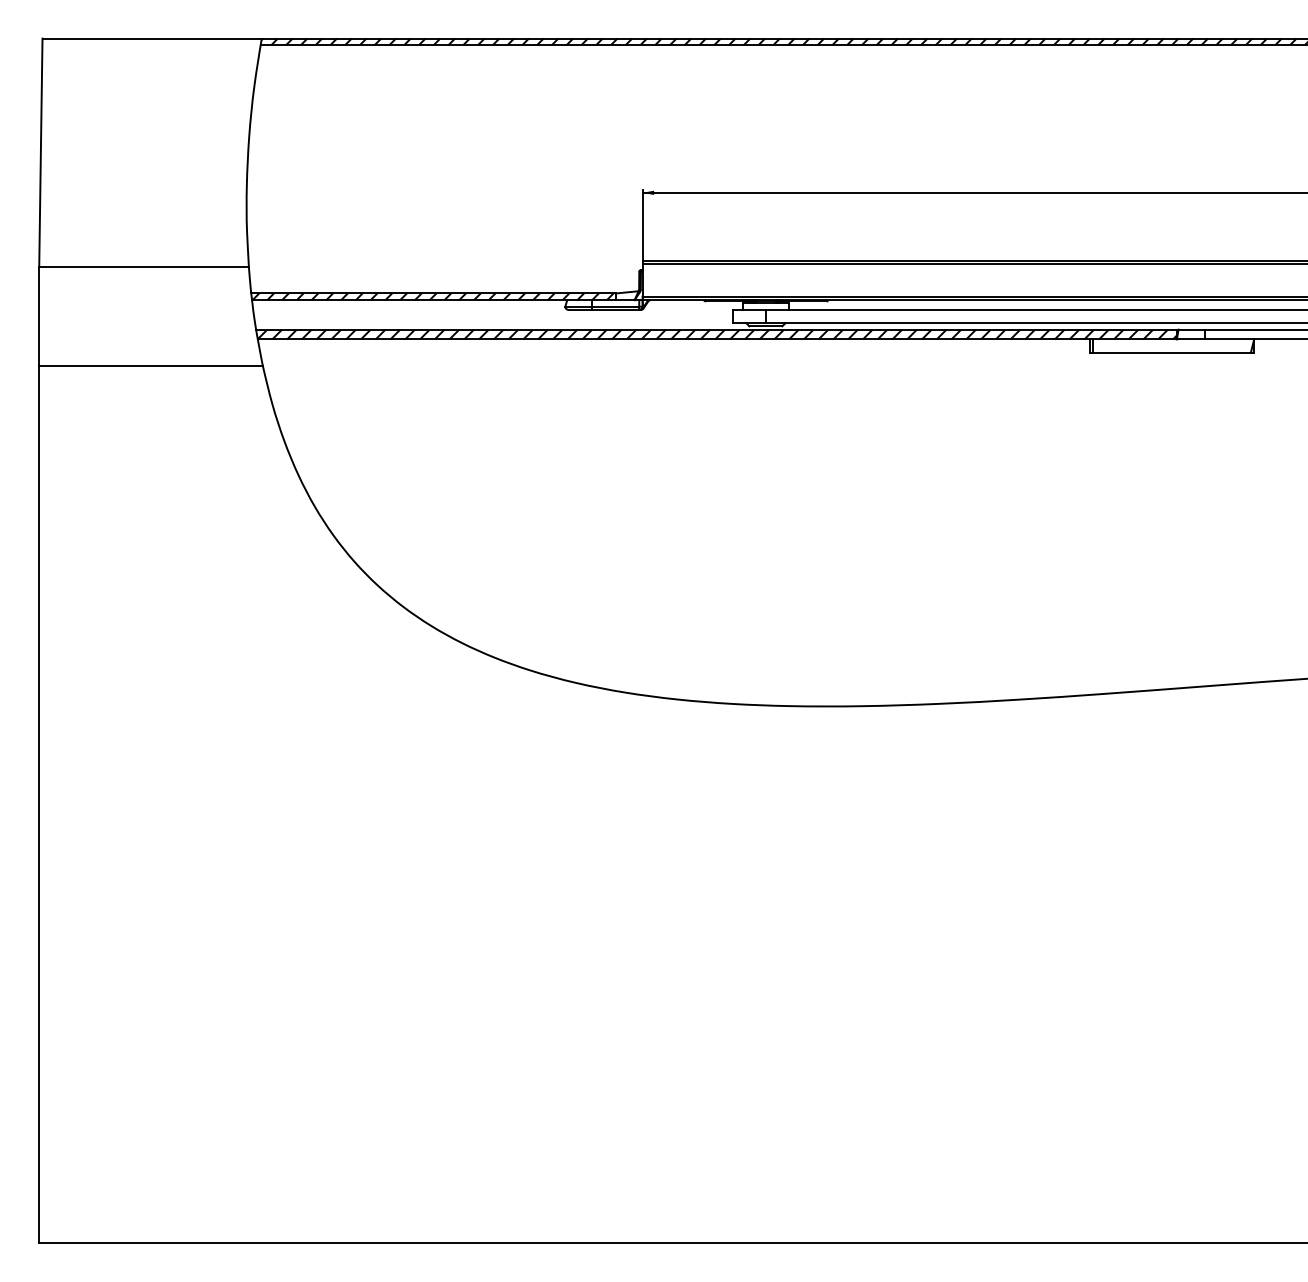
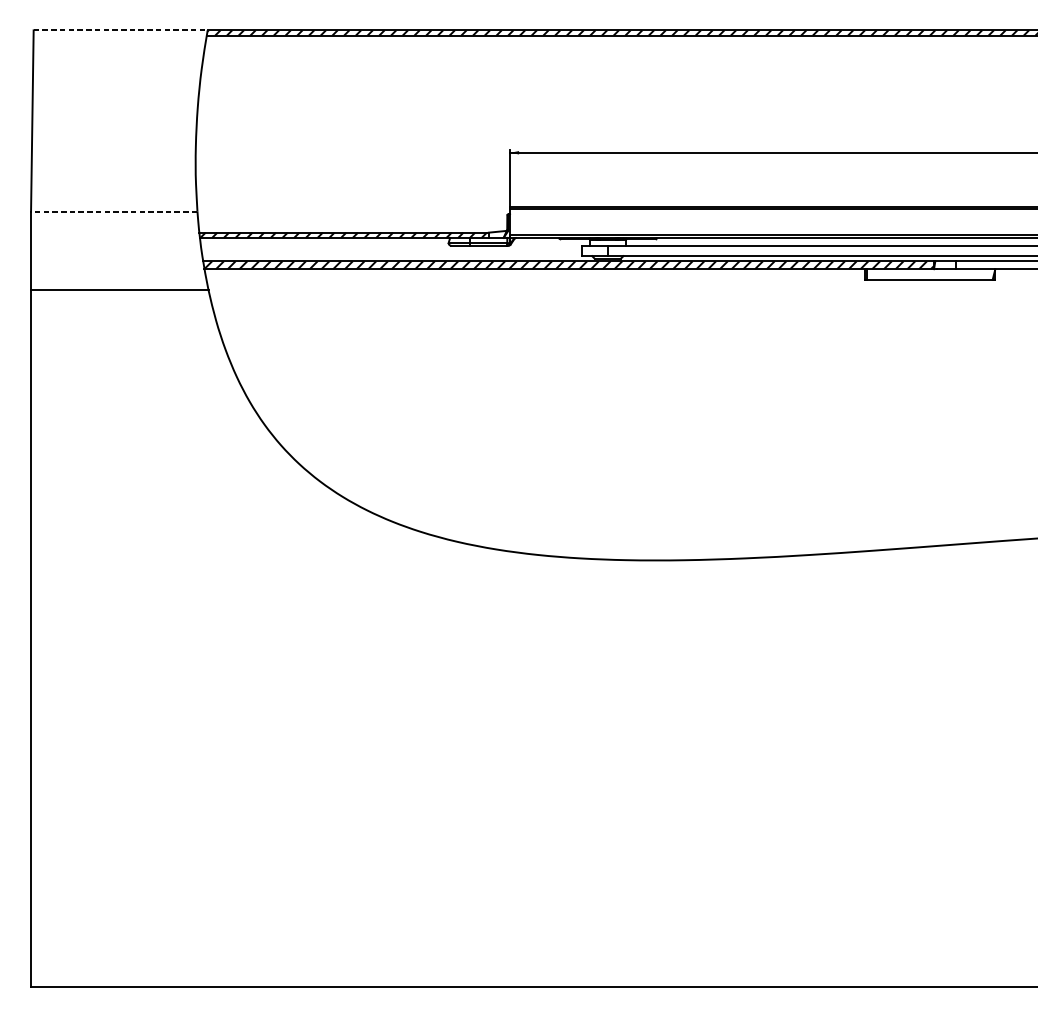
line: (152, 38) -> (120, 30), solid -> dashed
line: (144, 267) -> (114, 212), solid -> dashed

